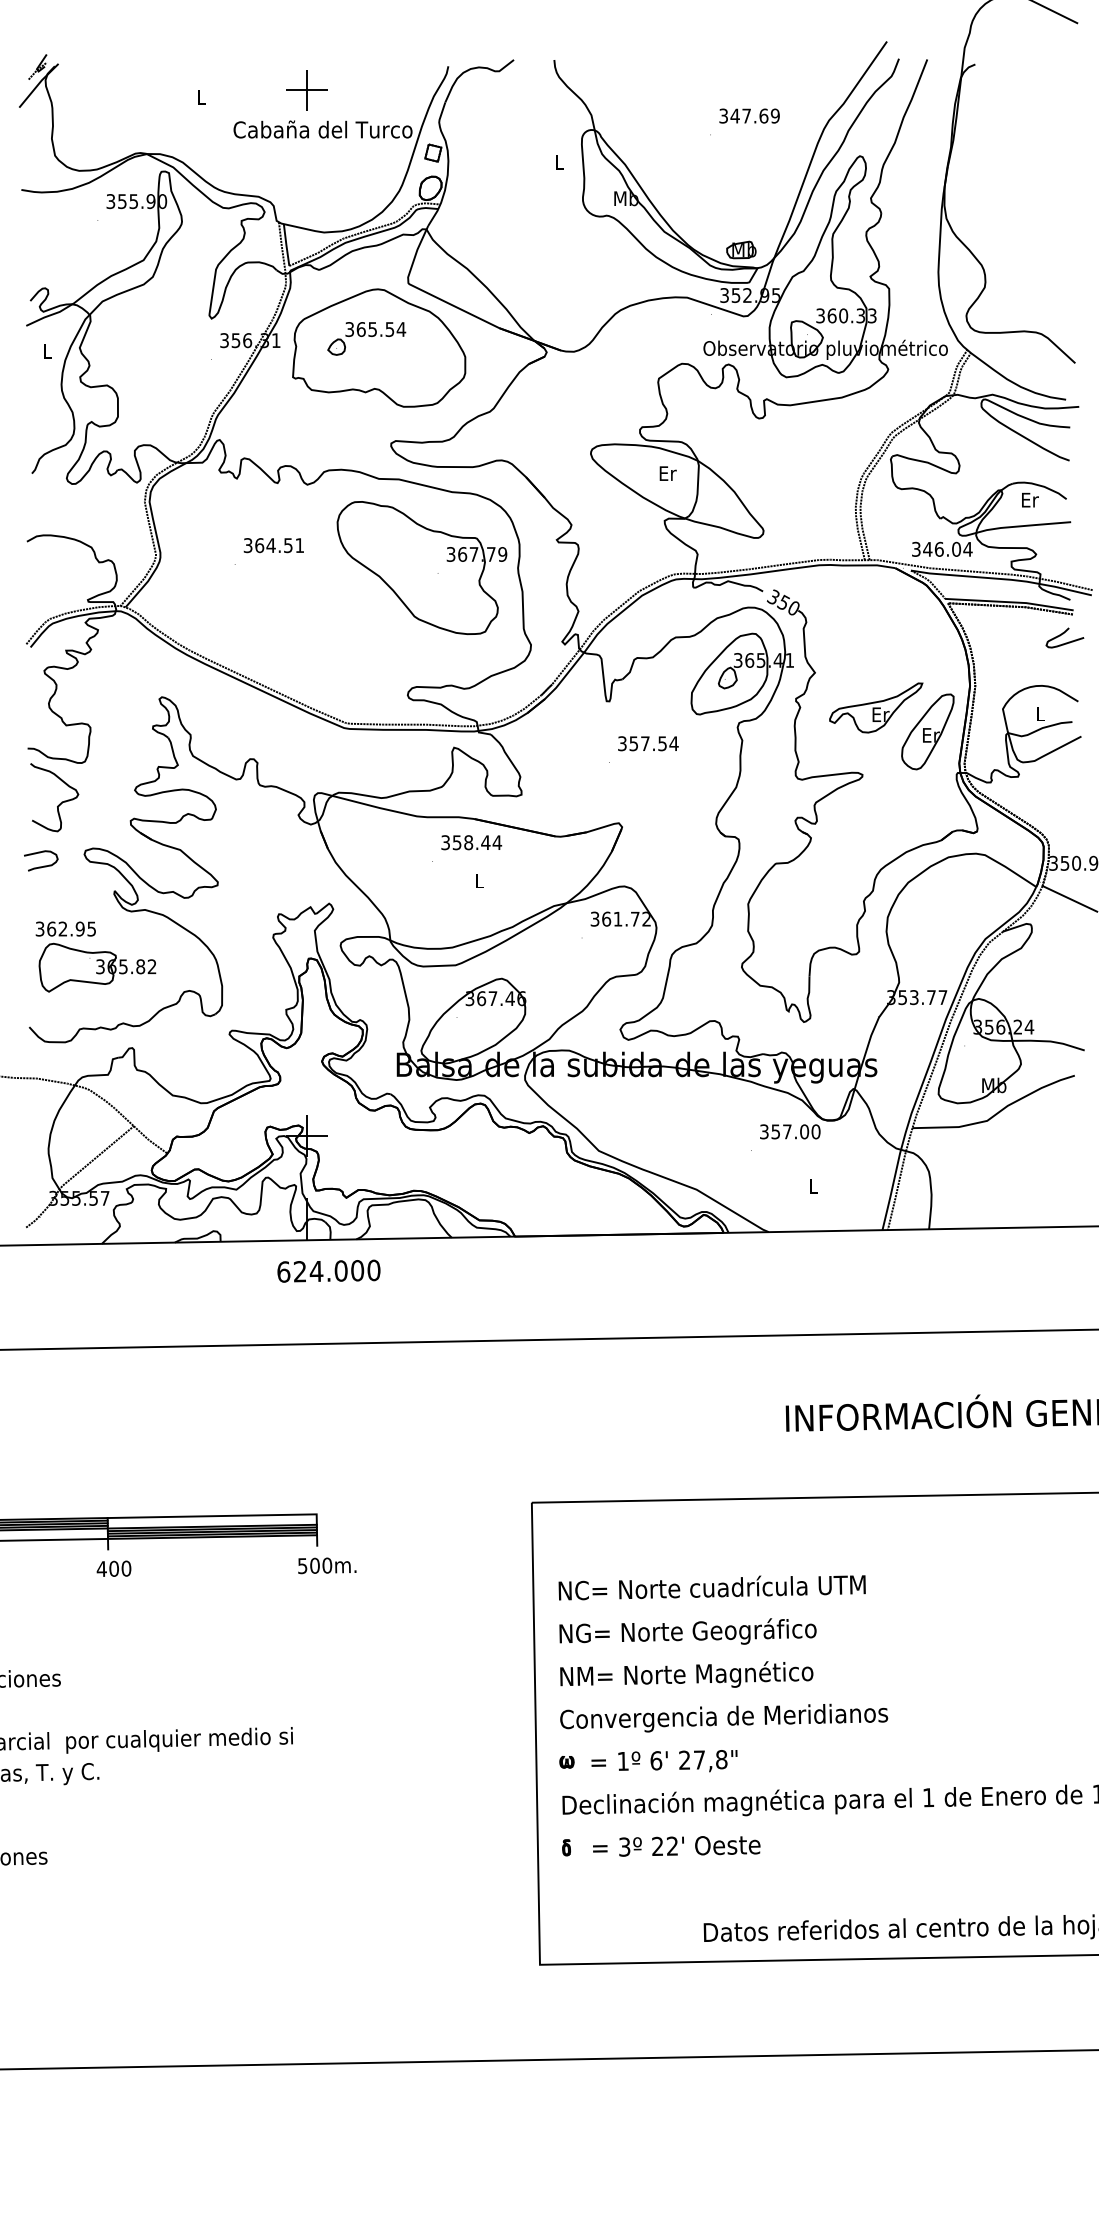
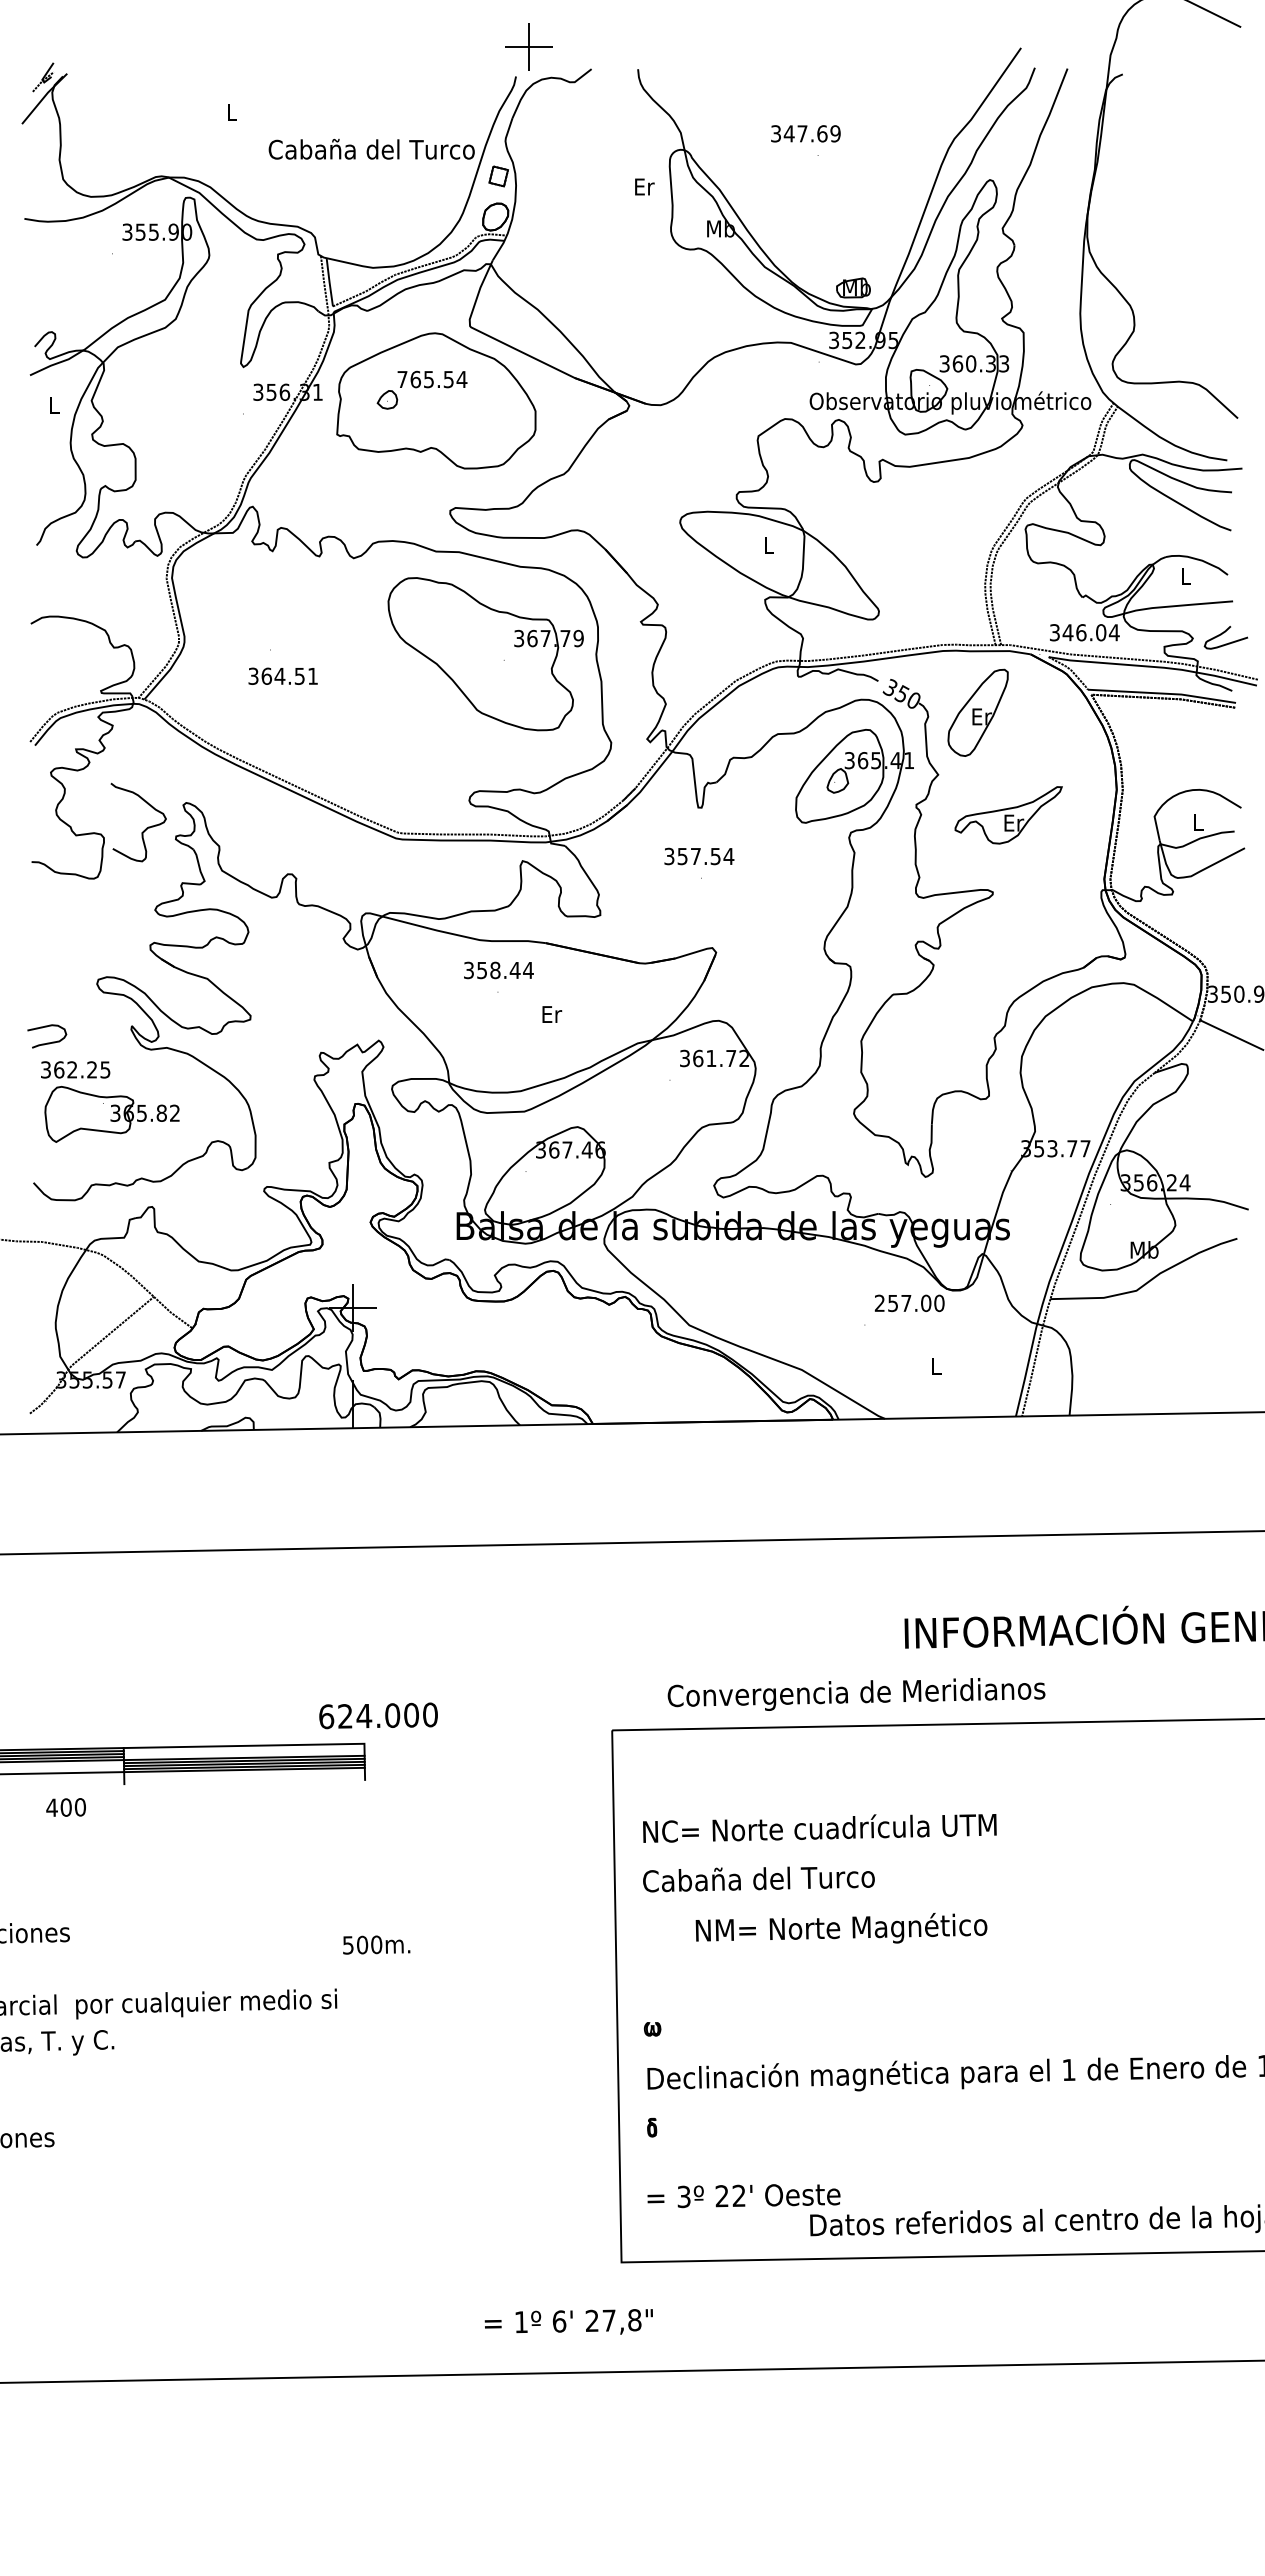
part: (306, 89) -> (528, 46), moved
text: (749, 115) -> (805, 133), moved
text: (559, 161) -> (644, 186), L -> Er
text: (349, 329) -> (402, 379), 365.54 -> 765.54
text: (668, 473) -> (769, 545), Er -> L
text: (1030, 499) -> (1186, 575), Er -> L
text: (273, 544) -> (282, 675), moved
curve: (1063, 634) -> (1224, 633), moved
part: (927, 731) -> (977, 712), moved
text: (648, 743) -> (699, 856), moved
curve: (60, 802) -> (145, 828), moved
text: (471, 842) -> (498, 970), moved
curve: (41, 866) -> (47, 1042), moved
text: (480, 880) -> (552, 1014), L -> Er
text: (80, 928) -> (92, 1069), 362.95 -> 362.25
text: (764, 1131) -> (879, 1303), 357.00 -> 257.00
text: (328, 1270) -> (378, 1715), moved
text: (327, 1565) -> (376, 1944), moved
text: (113, 1568) -> (65, 1807), moved
text: (687, 1631) -> (791, 1878), NG= Norte Geográfico -> Cabaña del Turco
text: (686, 1674) -> (841, 1928), moved
text: (724, 1718) -> (856, 1694), moved
text: (664, 1760) -> (568, 2321), moved
text: (676, 1846) -> (743, 2196), moved

